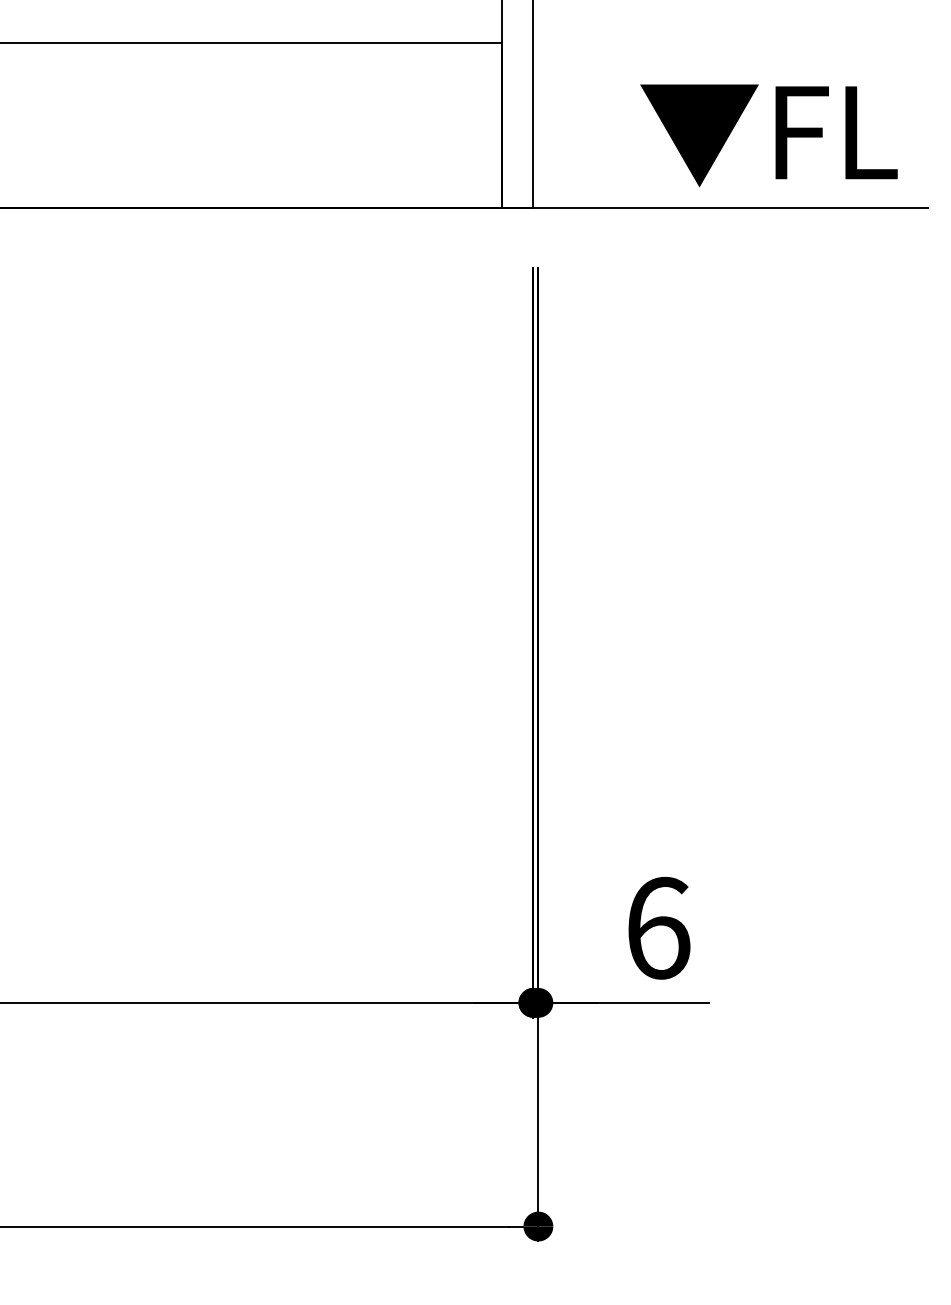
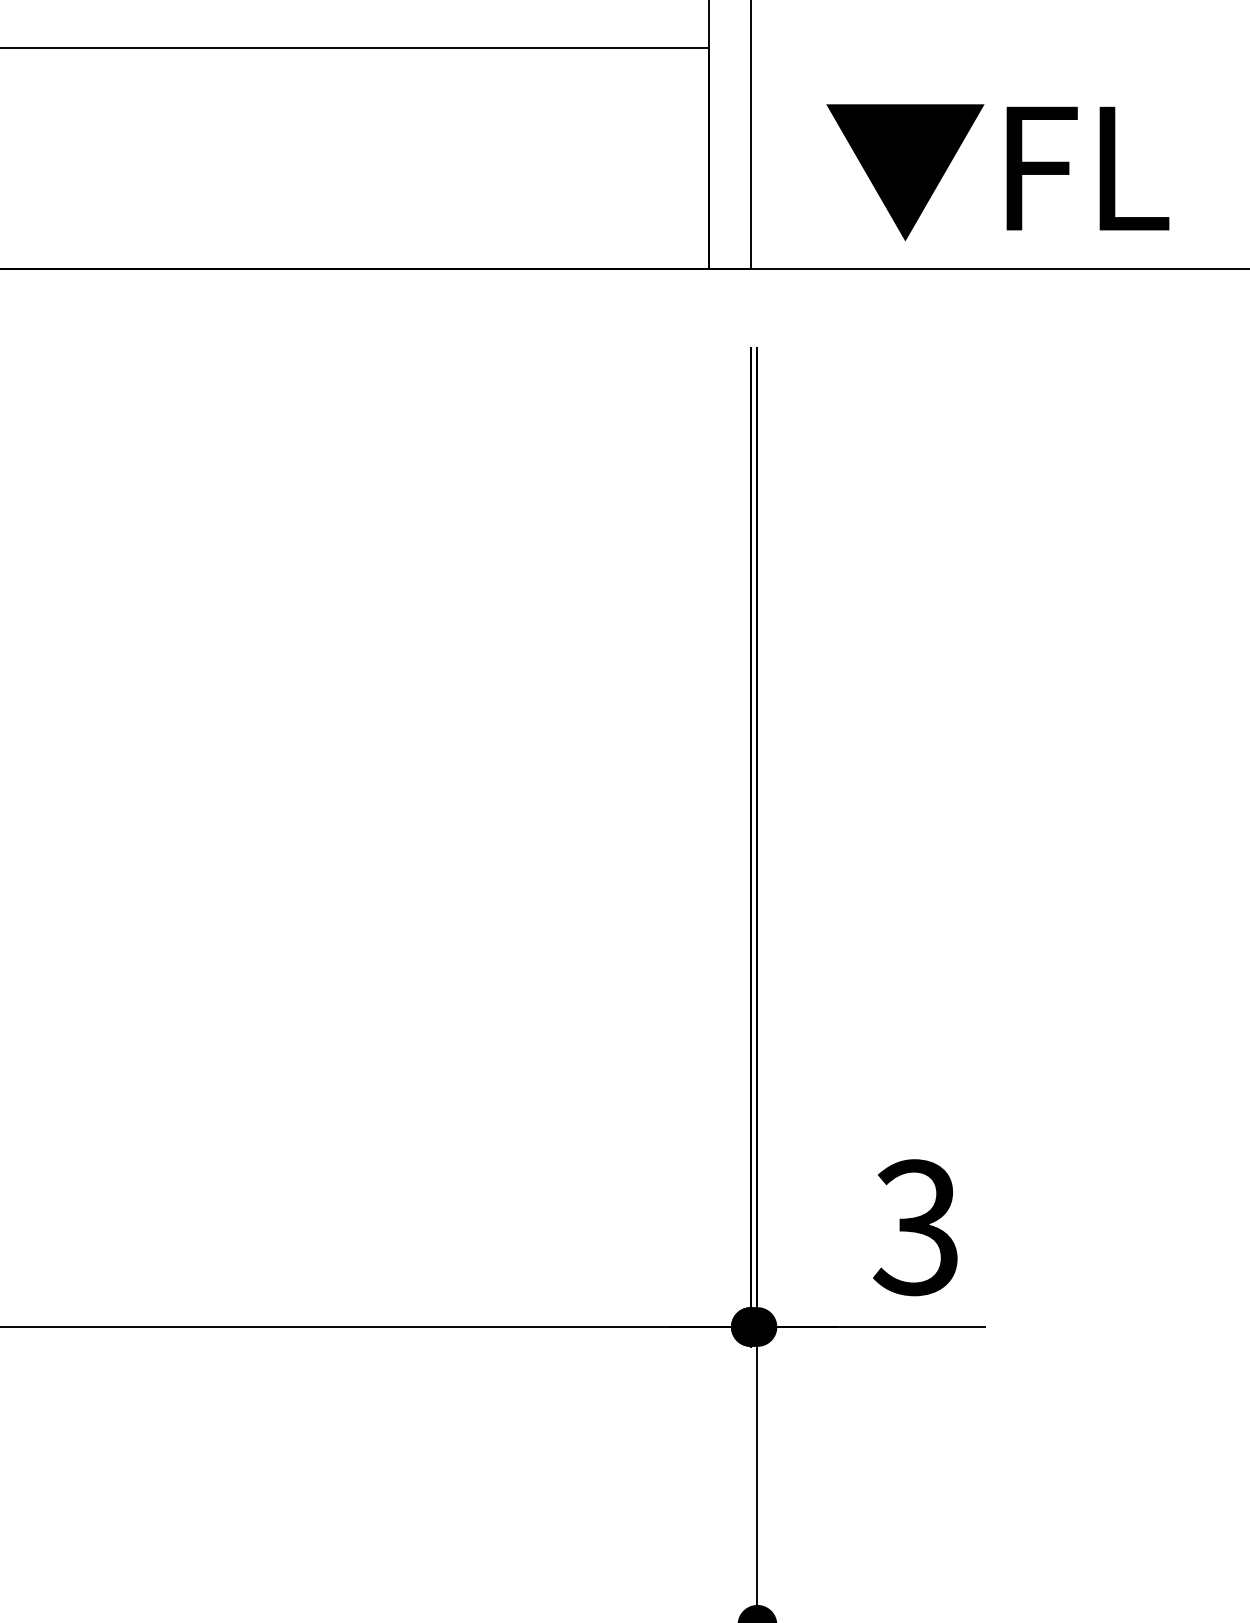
text: (768, 135) -> (997, 172), moved
text: (657, 927) -> (916, 1226), 6 -> 3

